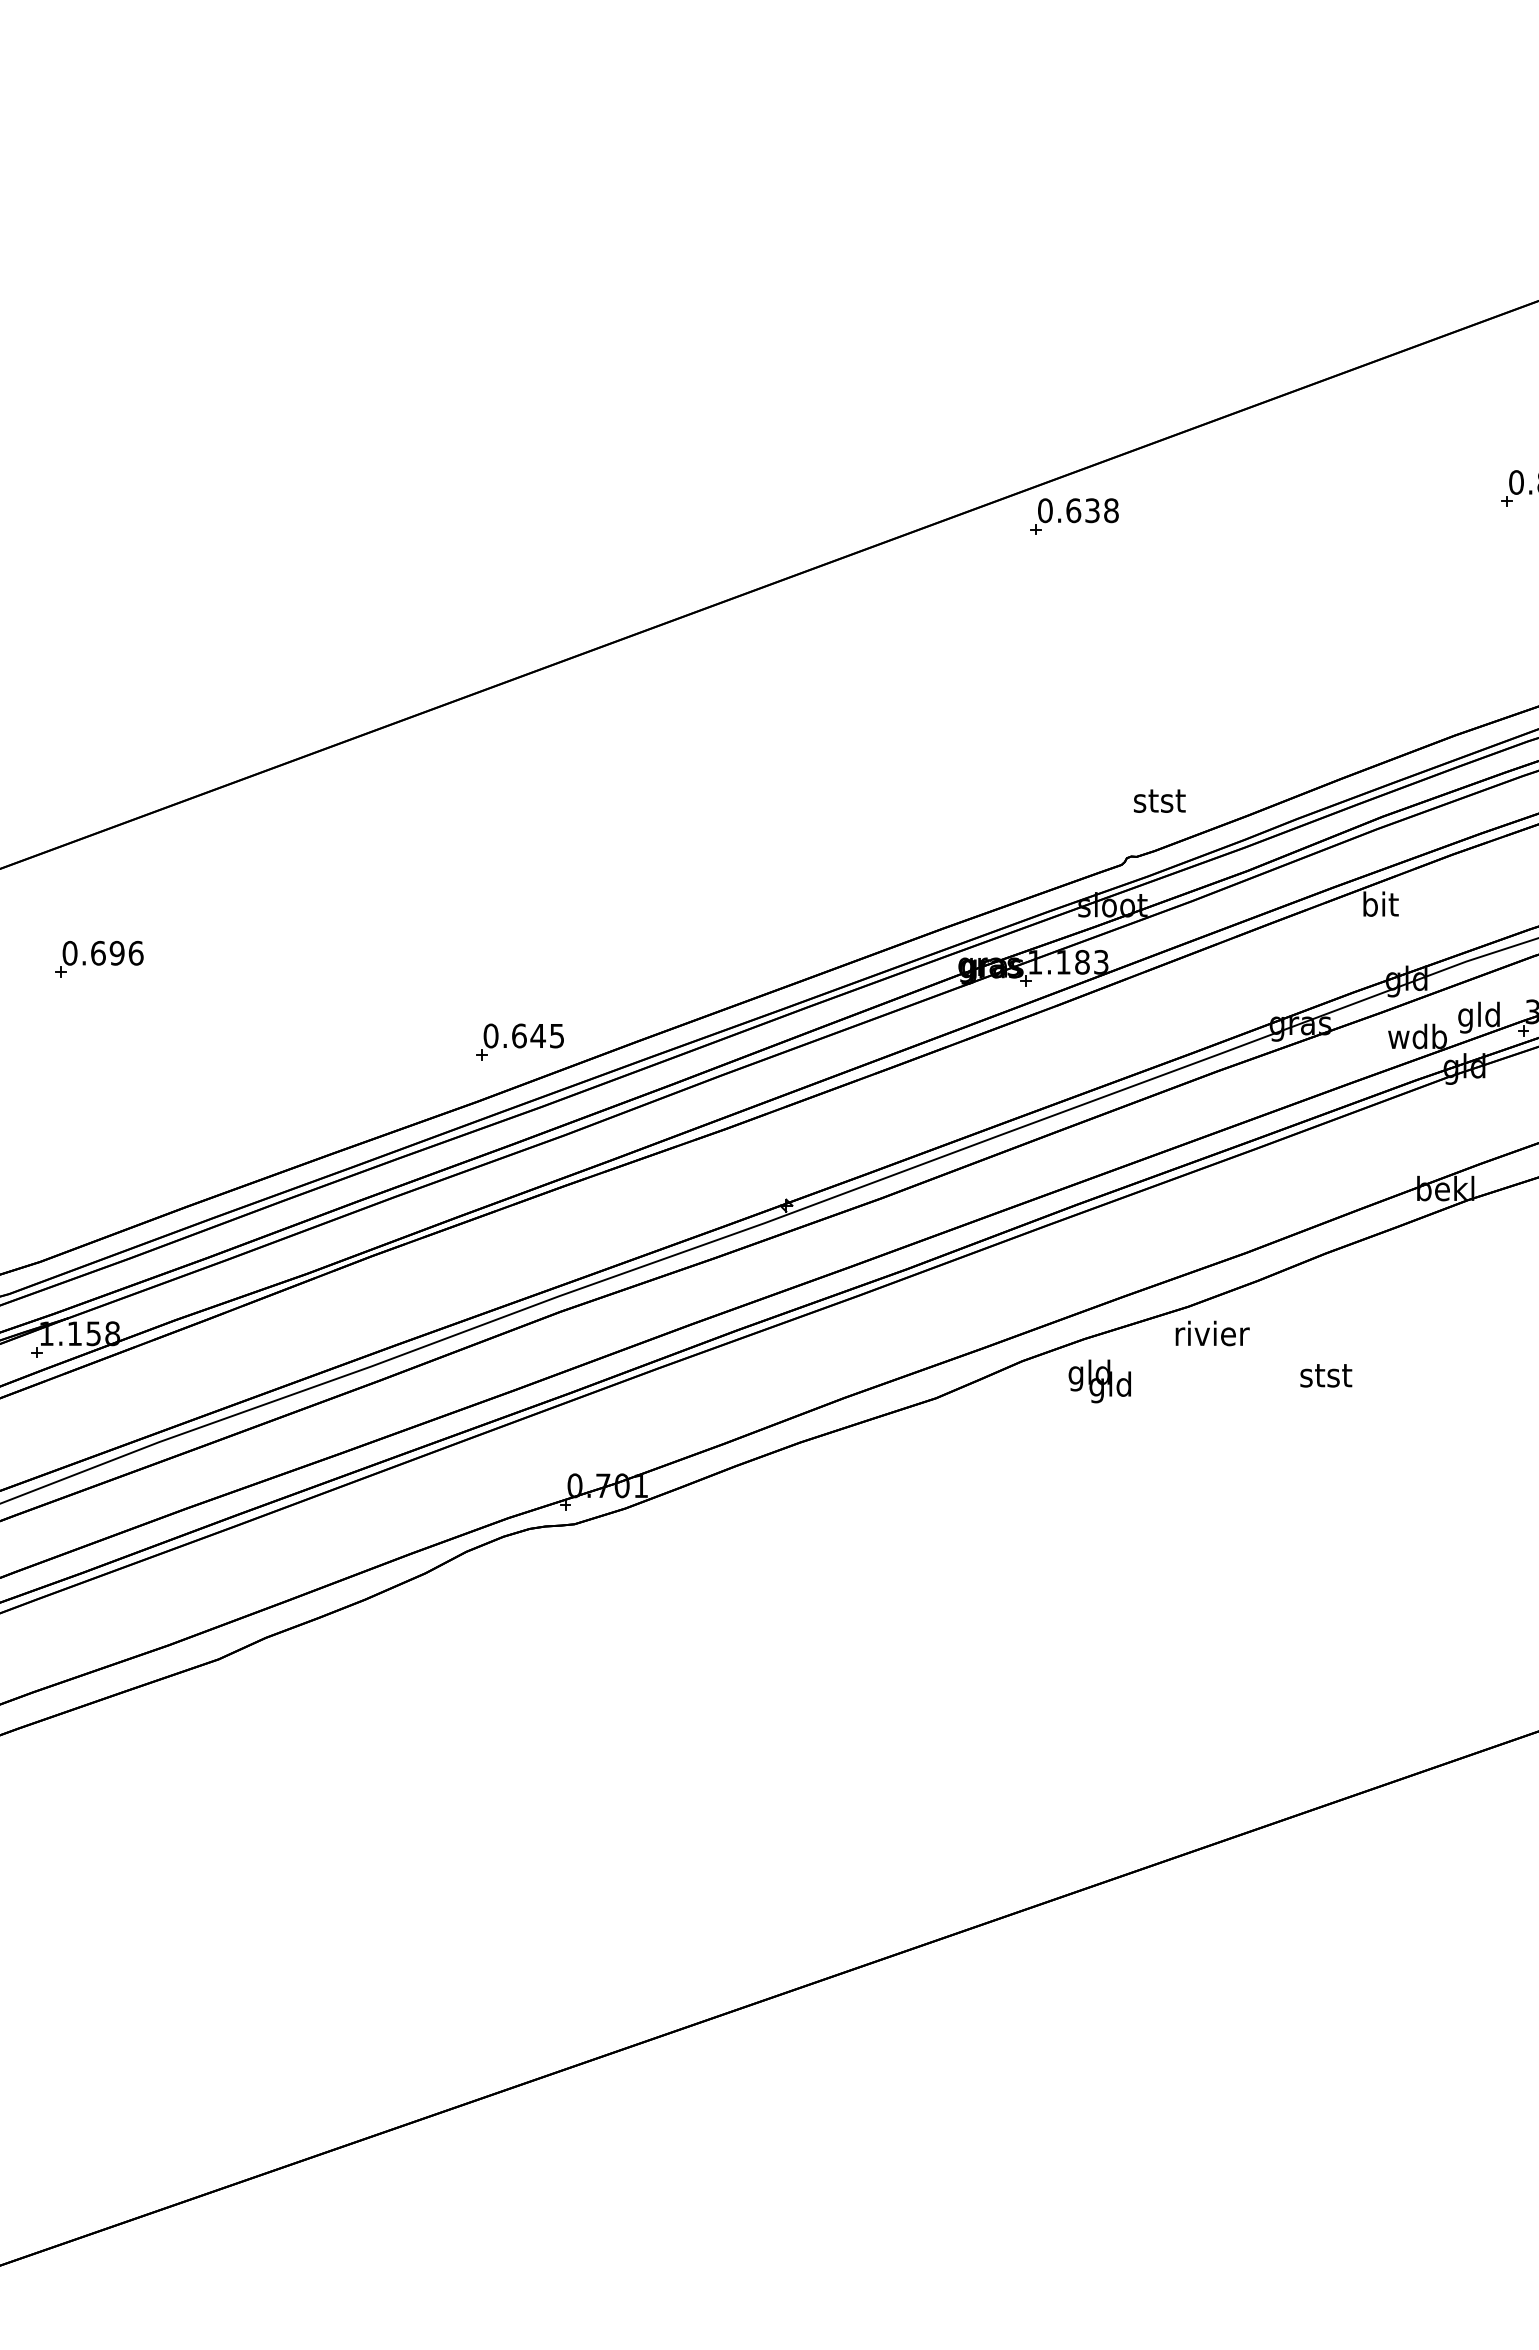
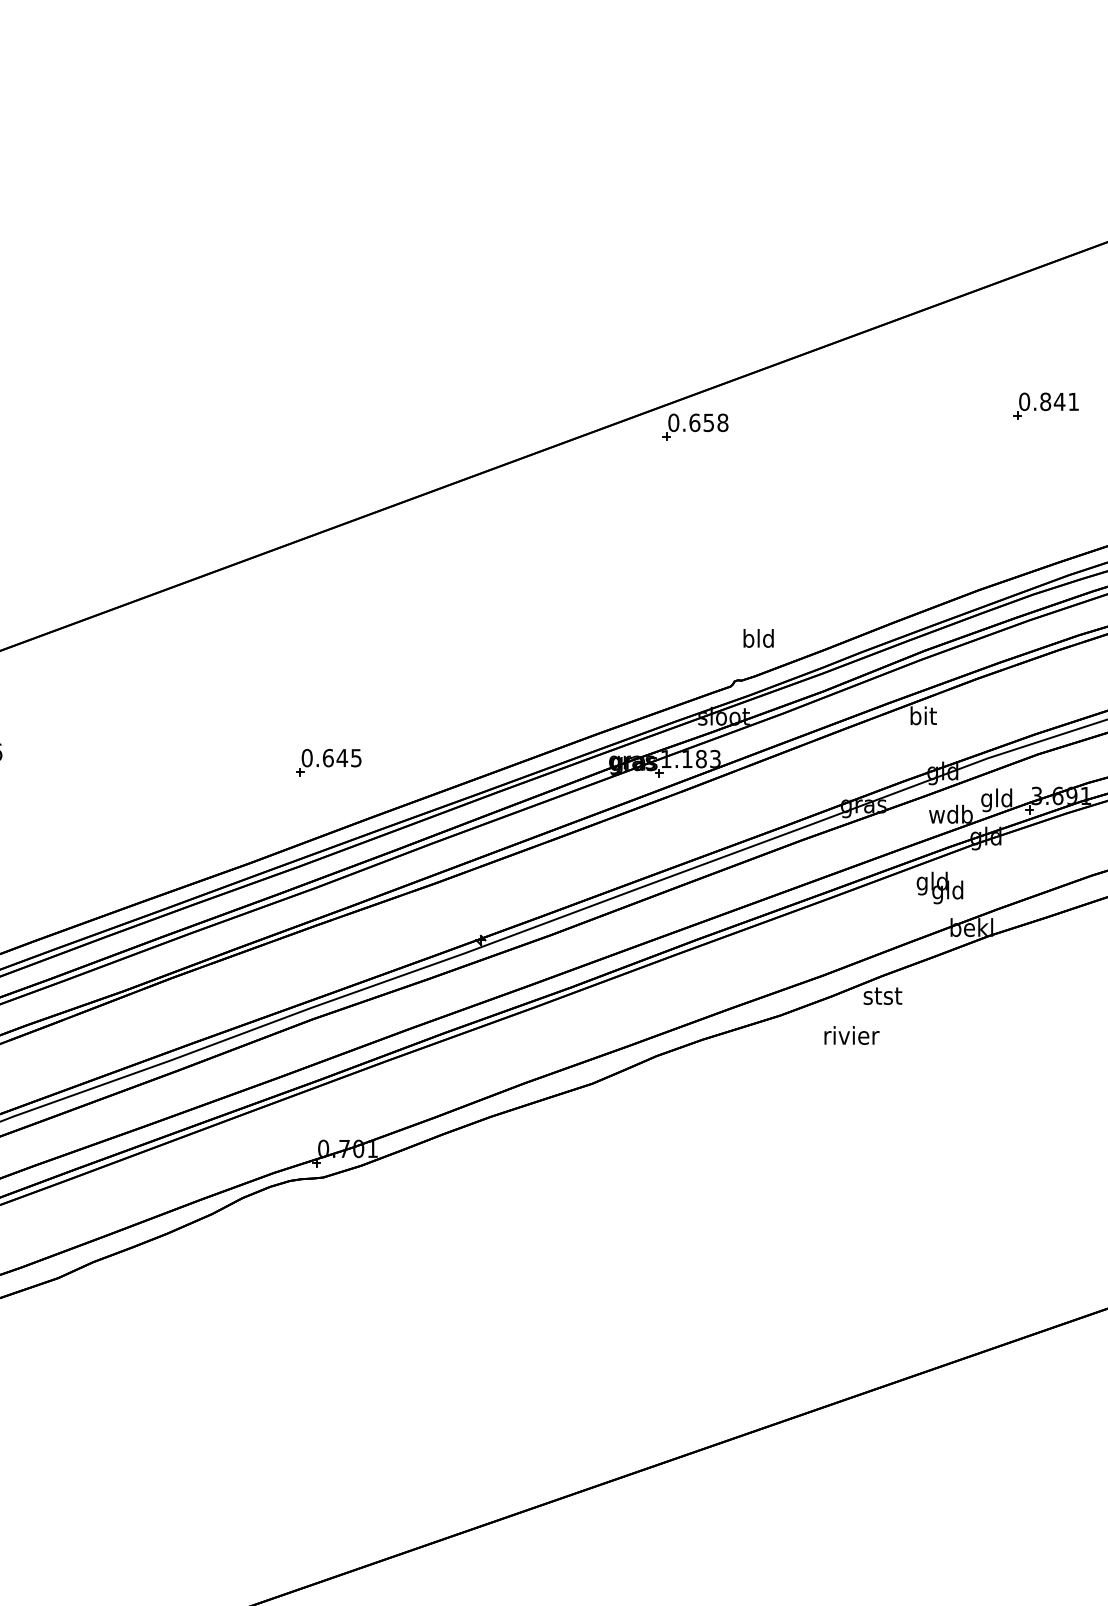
text: (1092, 510) -> (708, 422), 0.638 -> 0.658
text: (1159, 799) -> (758, 637), stst -> bld
part: (519, 1041) -> (328, 762), moved
text: (1212, 1333) -> (851, 1035), moved
text: (1326, 1375) -> (883, 996), moved
text: (1099, 1381) -> (939, 888), moved

